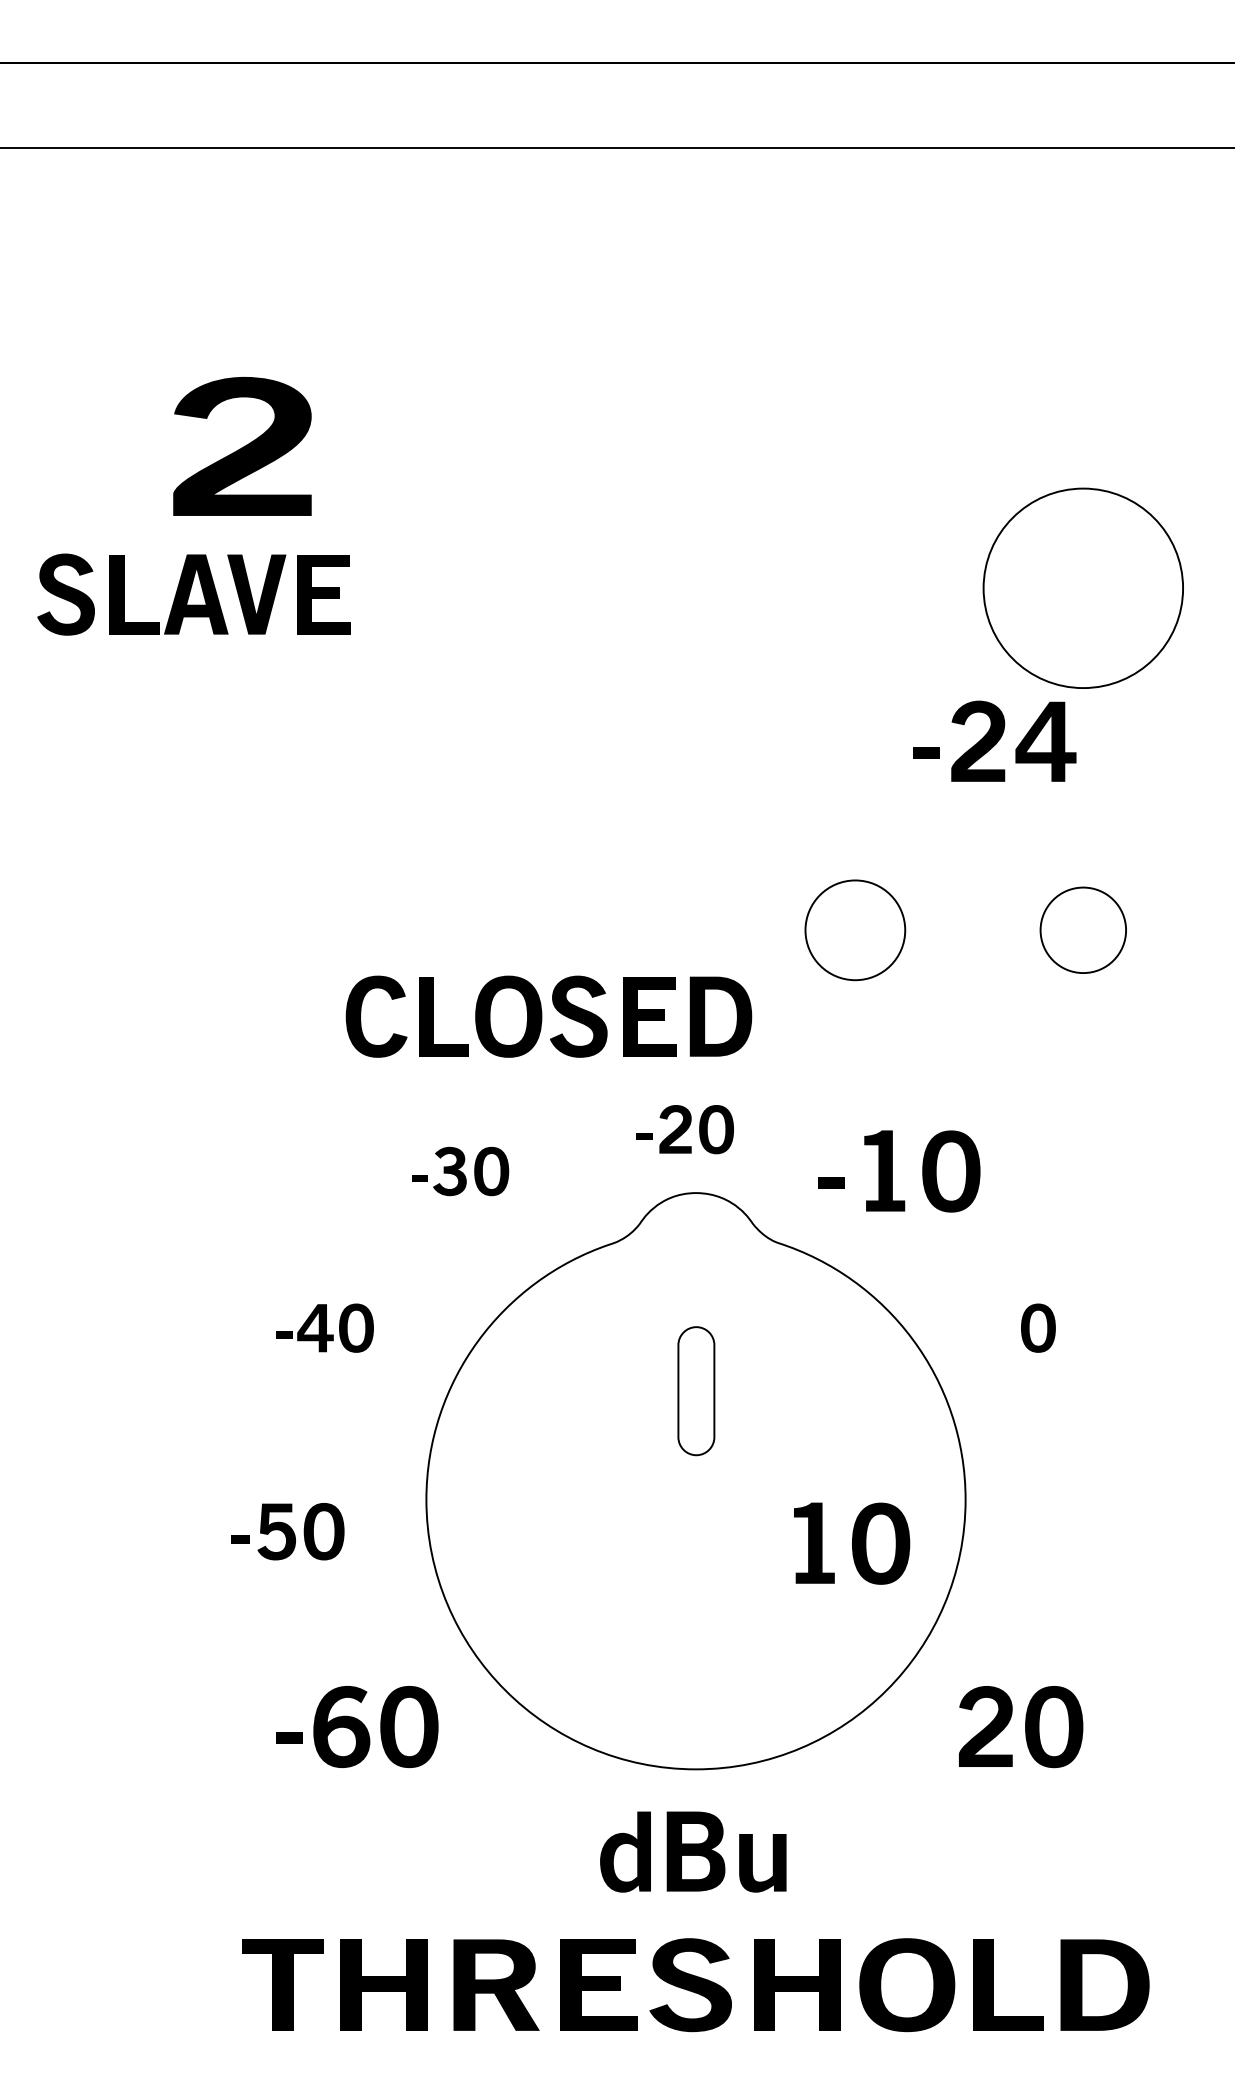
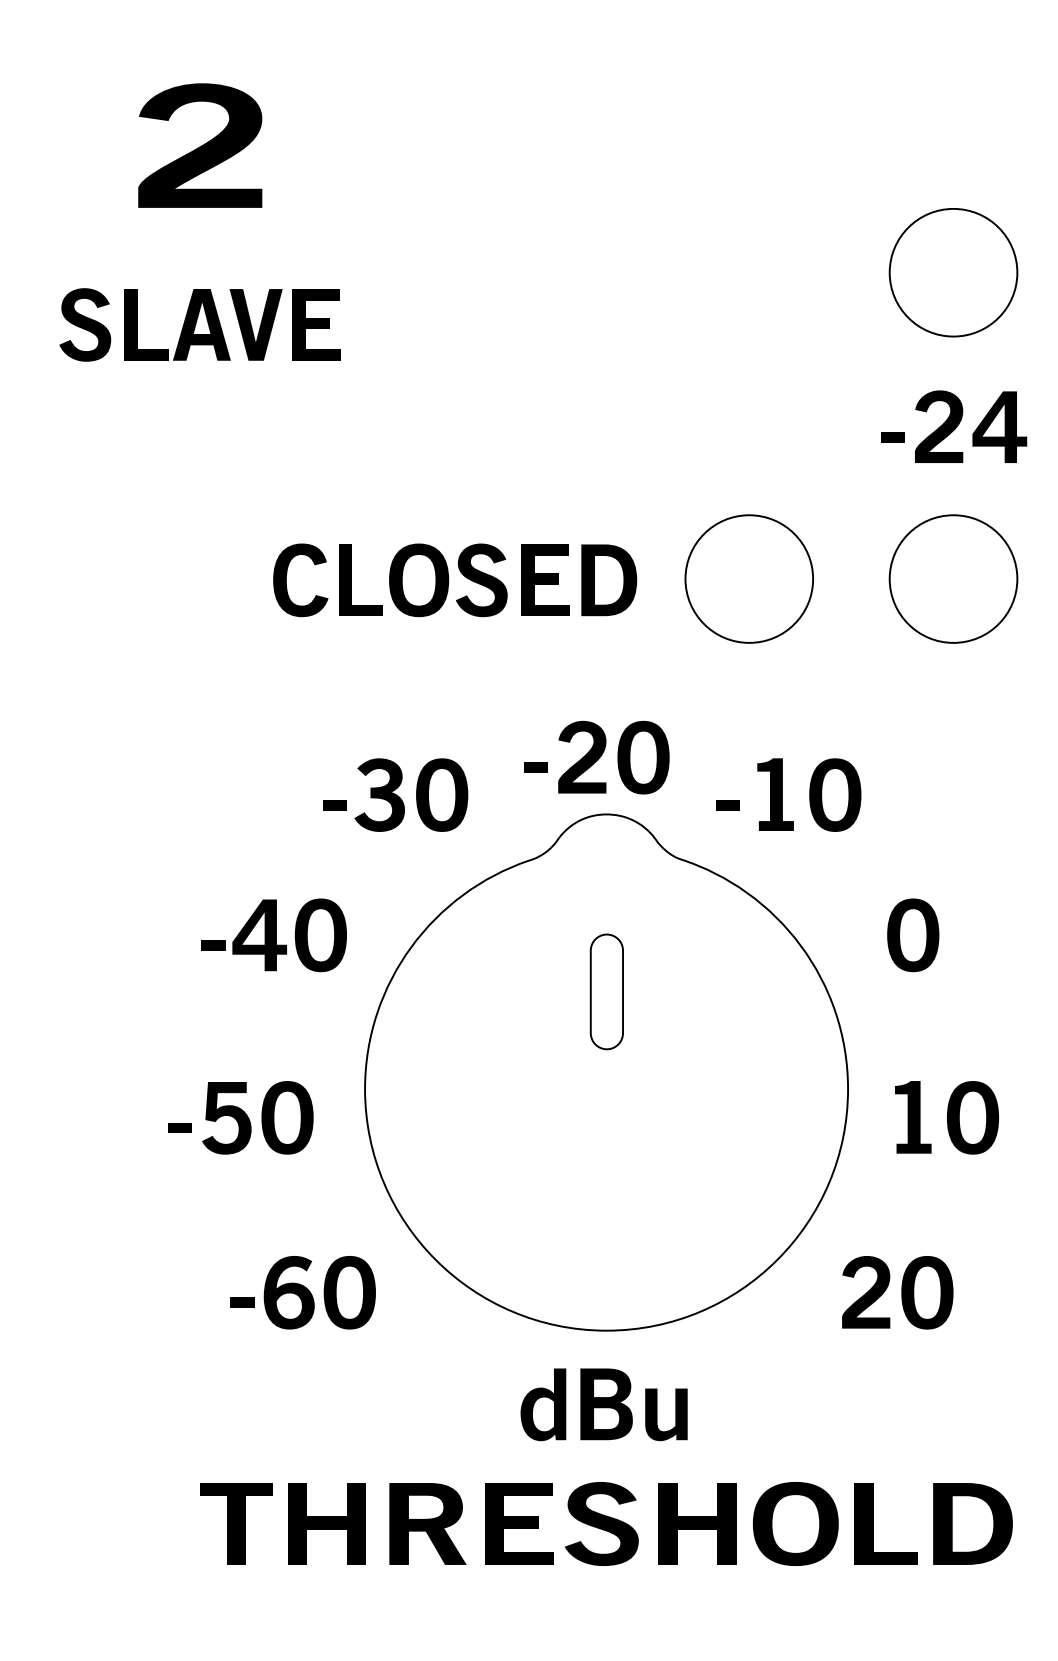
circle: (1083, 588) -> (953, 272), size x0.71
part: (193, 594) -> (199, 324), moved
part: (994, 740) -> (953, 426), moved
circle: (855, 930) -> (749, 579), size x1.43
circle: (1083, 930) -> (953, 579), size x1.67
part: (548, 1016) -> (454, 580), moved
part: (685, 1129) -> (597, 757), size x1.67
part: (460, 1171) -> (395, 795), size x1.67
part: (325, 1328) -> (274, 935), size x1.67
part: (1038, 1328) -> (913, 935), size x1.67
part: (287, 1531) -> (240, 1117), size x1.43
part: (852, 1543) -> (947, 1117), moved

